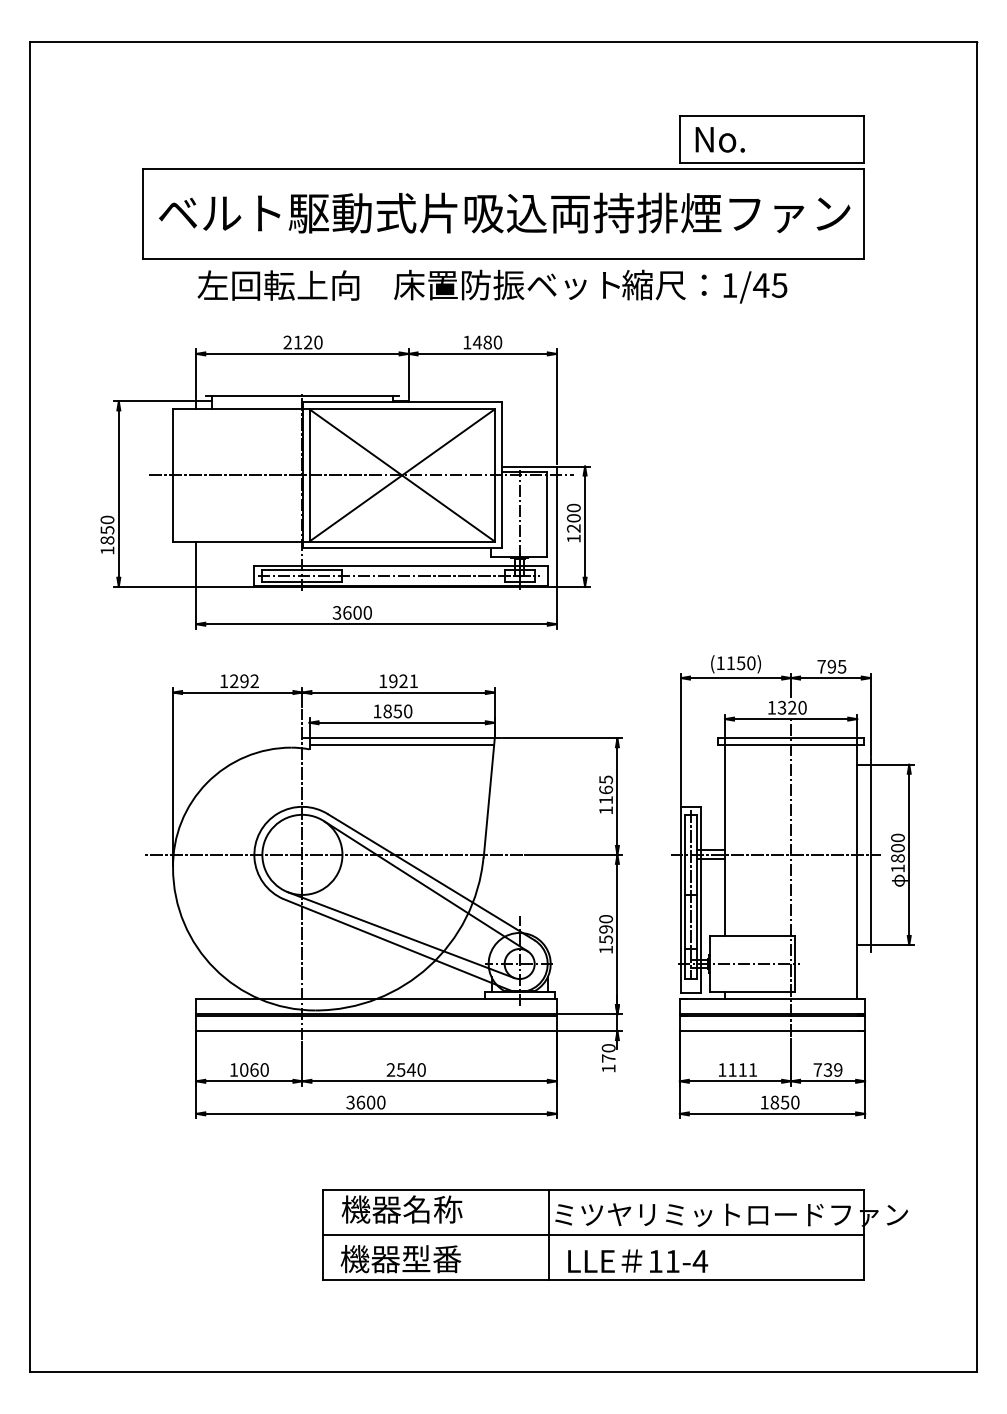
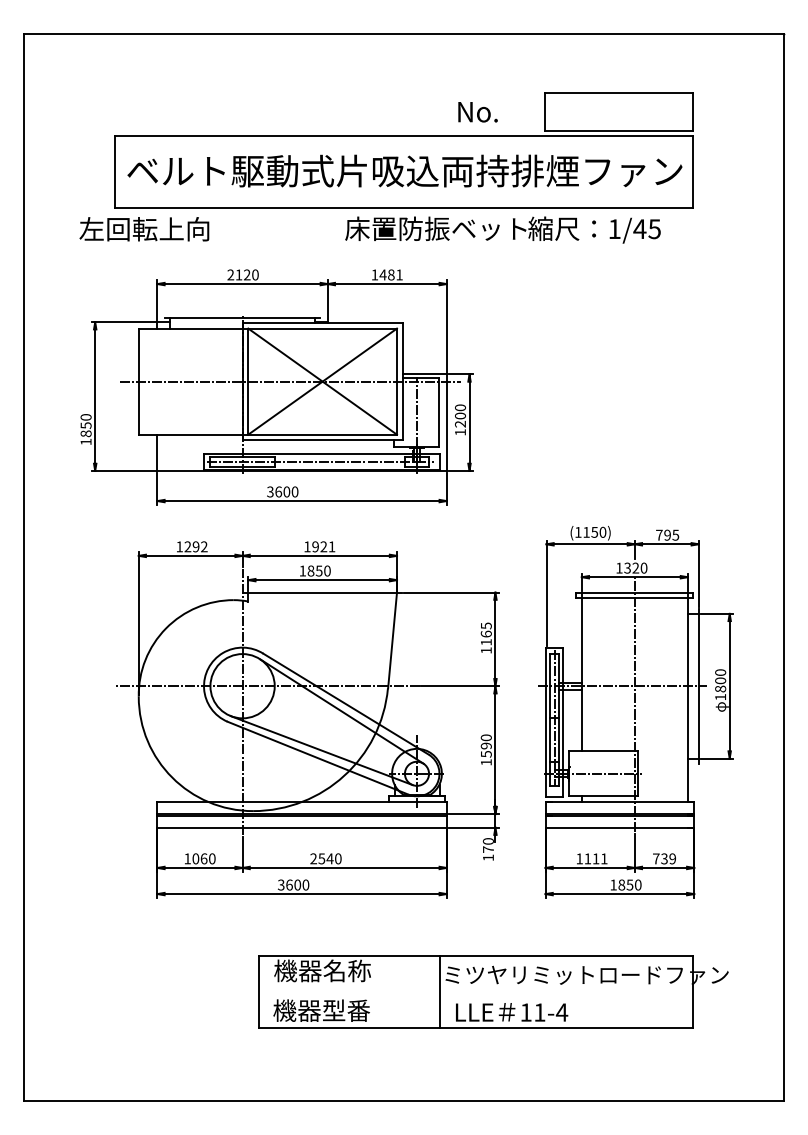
text: (719, 140) -> (477, 112), moved
text: (278, 285) -> (144, 229), moved
text: (590, 285) -> (502, 229), moved
text: (497, 341) -> (399, 274), 1480 -> 1481
line: (401, 744) -> (322, 597), removed
line: (593, 1235) -> (476, 991), removed

